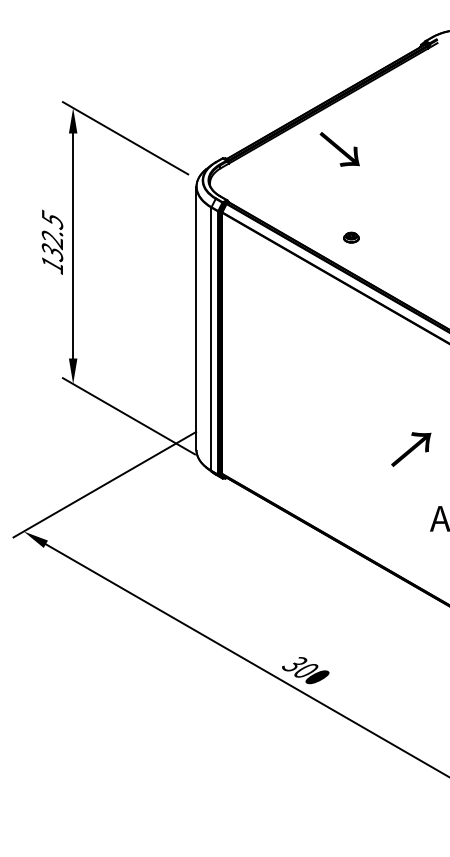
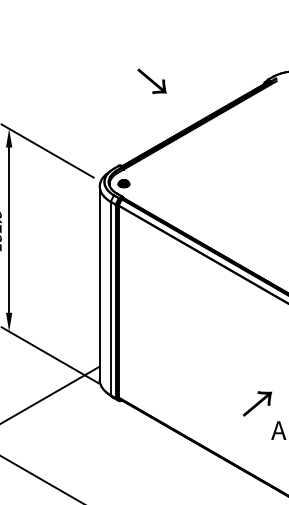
text: (339, 149) -> (151, 81), moved
part: (351, 237) -> (123, 183), moved
text: (411, 449) -> (257, 403), moved

